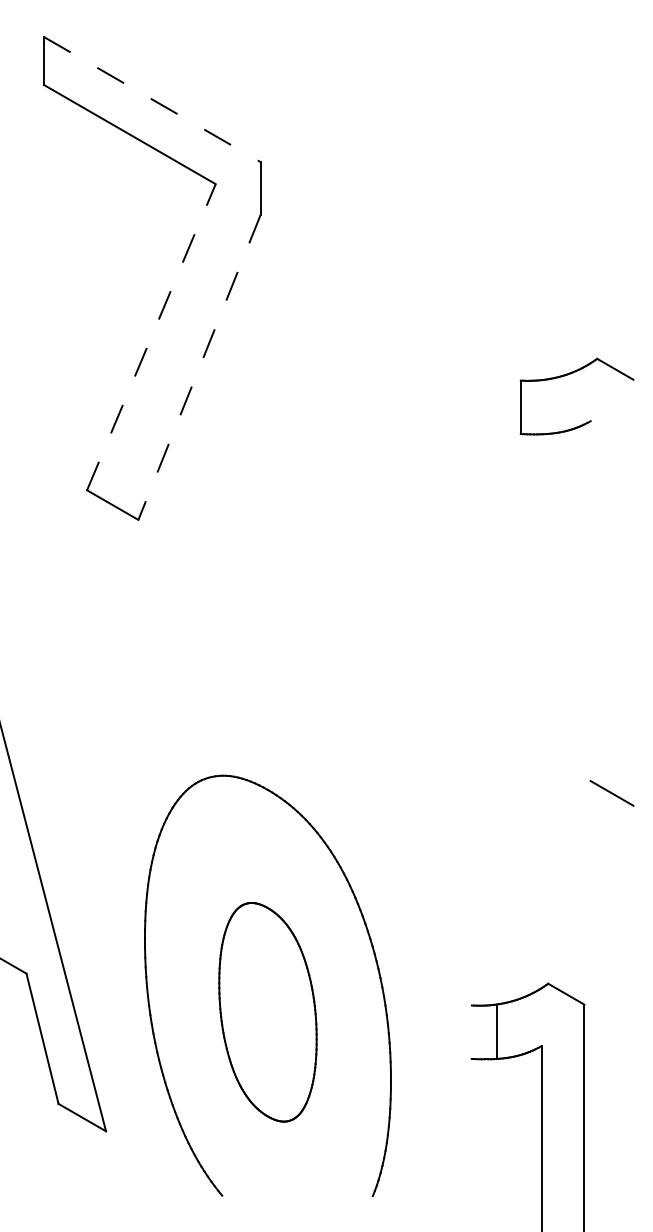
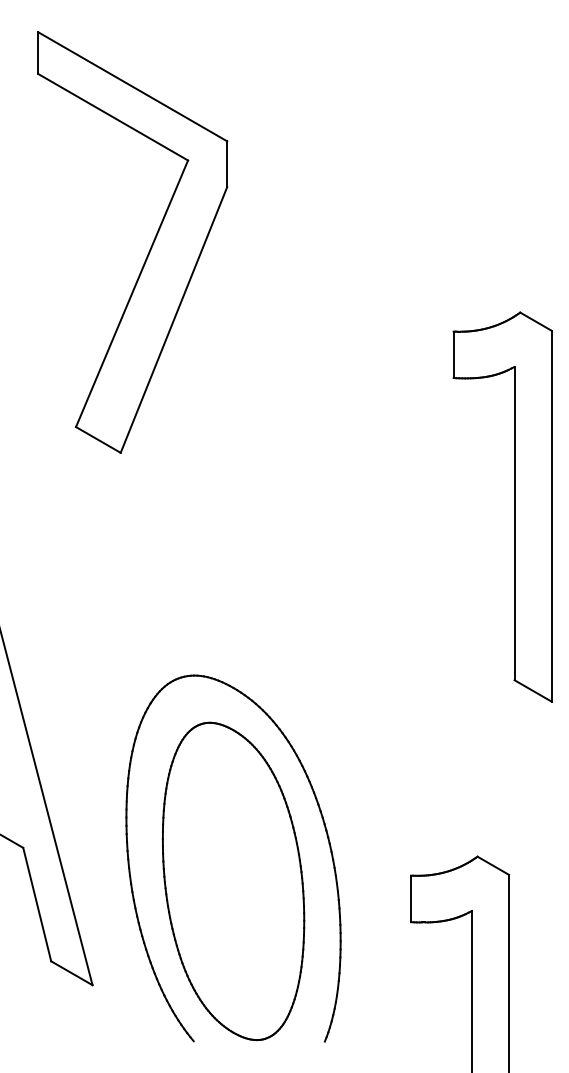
line: (152, 99) -> (132, 86), dashed -> solid
line: (151, 336) -> (132, 293), dashed -> solid
line: (199, 367) -> (173, 320), dashed -> solid
line: (633, 592) -> (551, 516), added
line: (590, 601) -> (514, 523), added
part: (267, 1012) -> (233, 881), size x1.67
line: (496, 1031) -> (410, 898), moved

